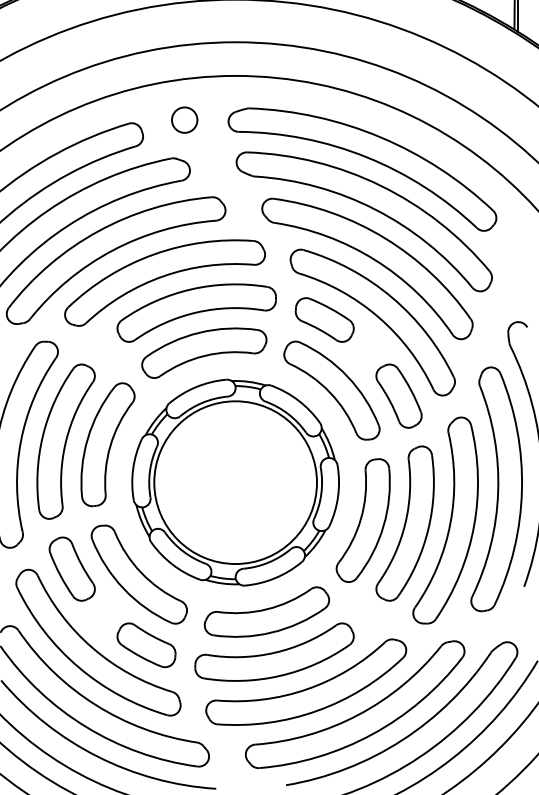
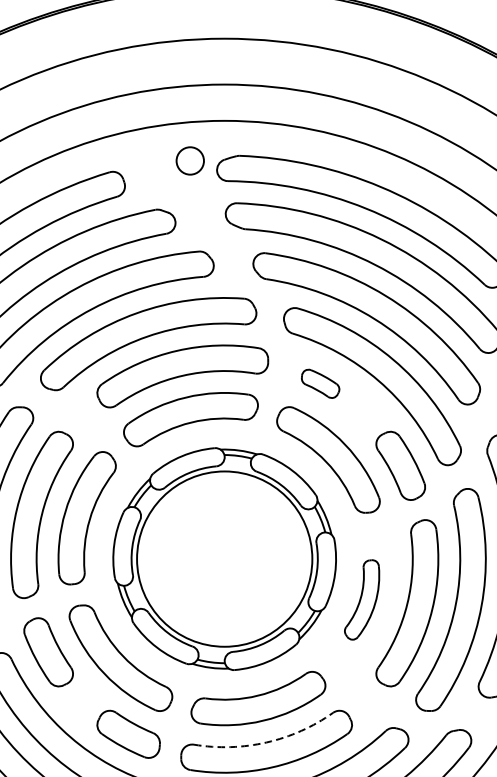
circle: (184, 119) -> (190, 160), moved
part: (324, 319) -> (320, 383), size x0.6
part: (362, 520) -> (361, 599), size x0.6
arc: (274, 652) -> (266, 742), solid -> dashed

